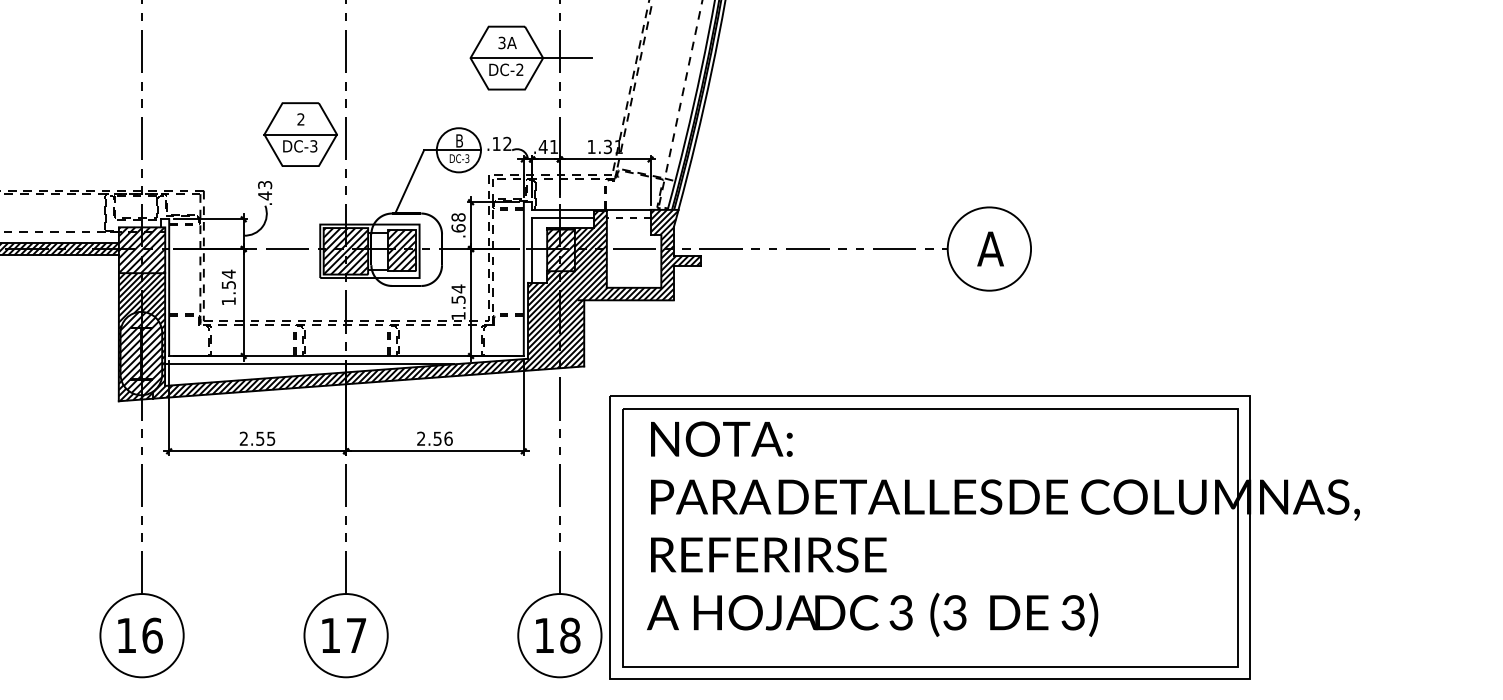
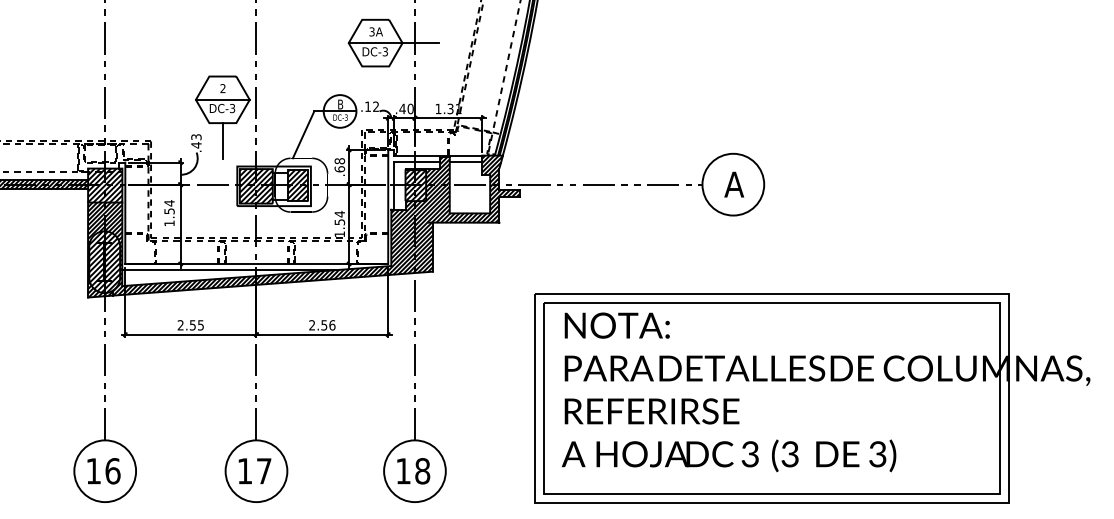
text: (519, 70) -> (385, 52), DC-2 -> DC-3
text: (553, 146) -> (410, 108), .41 -> .40
line: (300, 190) -> (222, 141), added
line: (628, 218) -> (465, 162), dashed -> solid
part: (984, 537) -> (812, 398), moved

